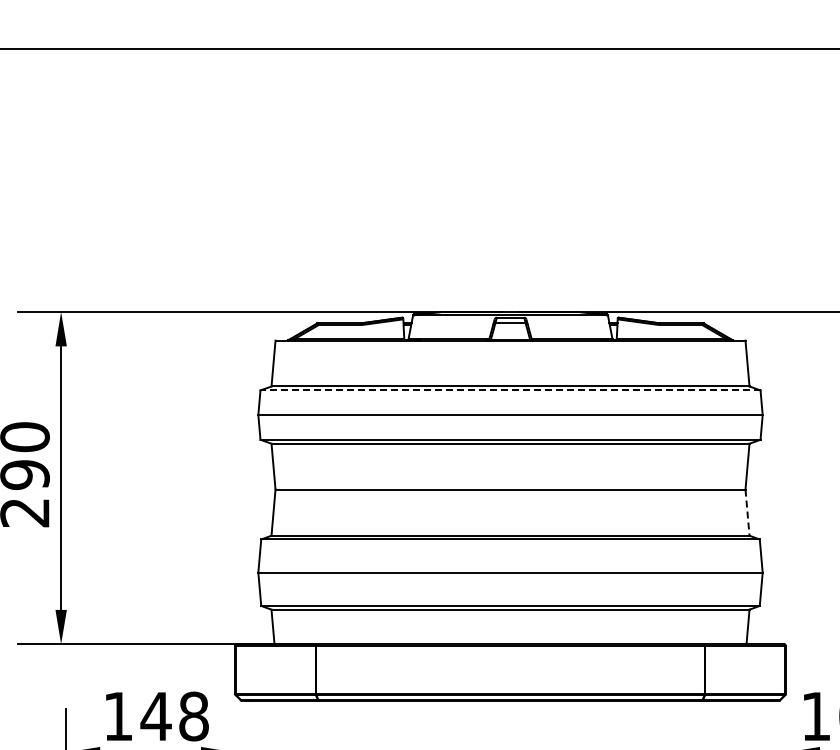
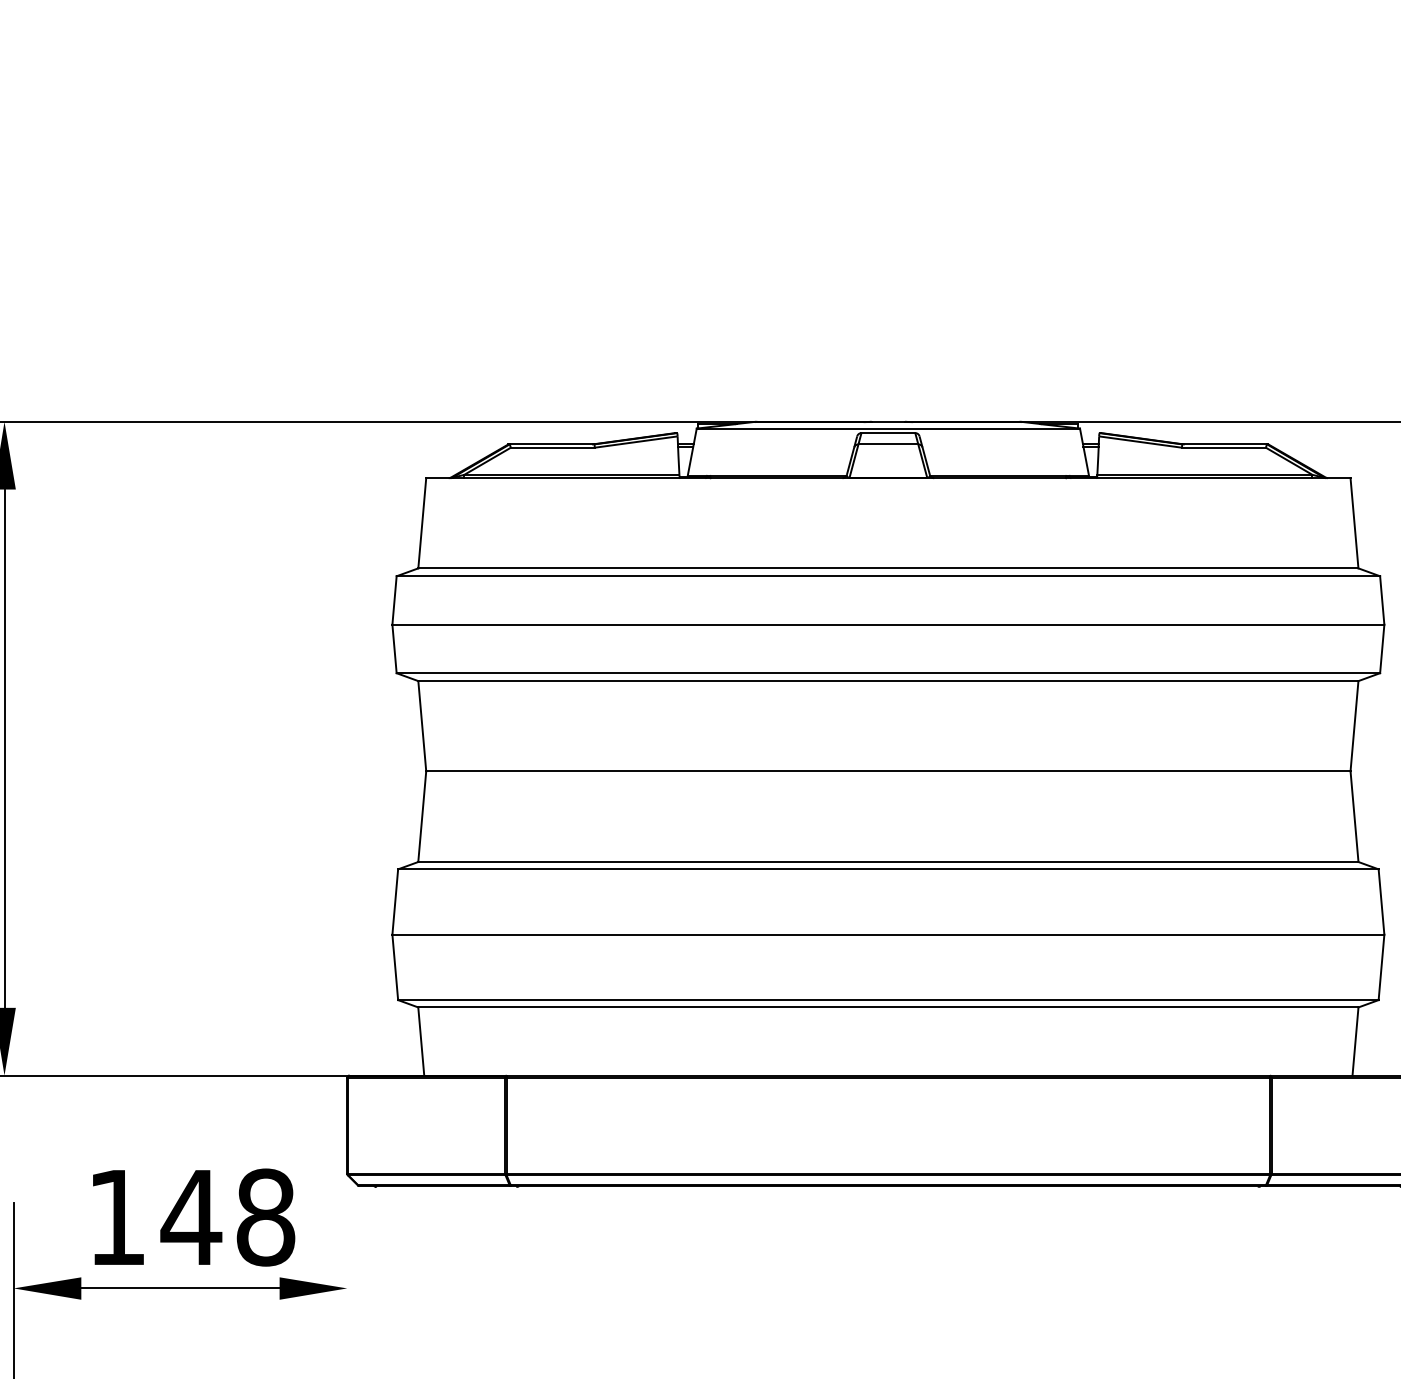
line: (510, 390) -> (888, 576), dashed -> solid
line: (747, 513) -> (1354, 818), dashed -> solid

